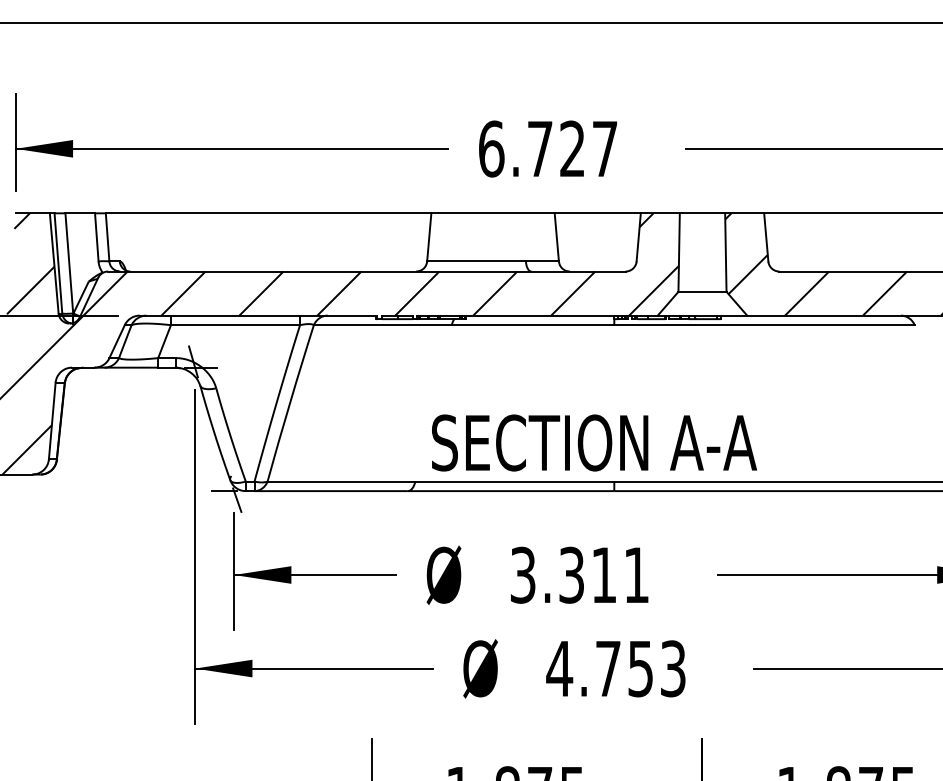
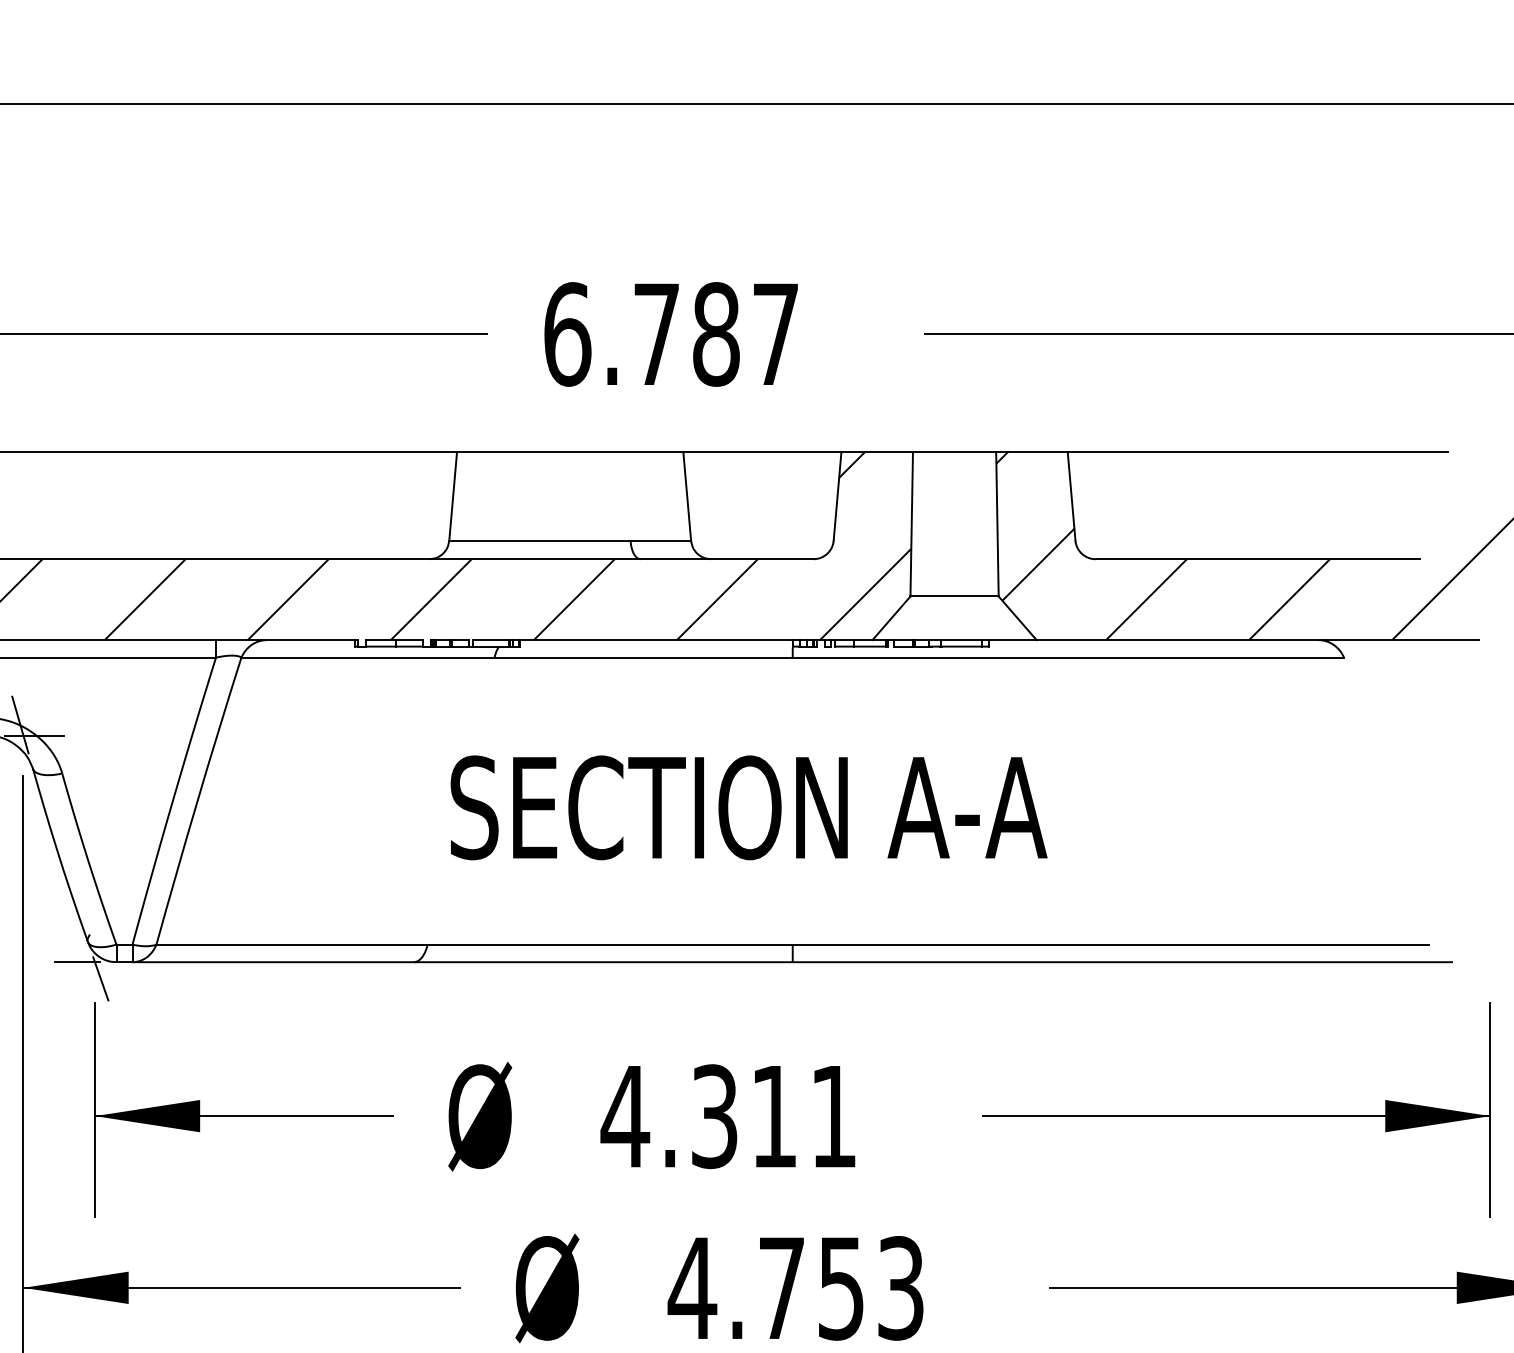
text: (572, 148) -> (716, 333), 6.727 -> 6.787
text: (594, 442) -> (749, 806), moved
text: (522, 574) -> (624, 1115), 3.311 -> 4.311

